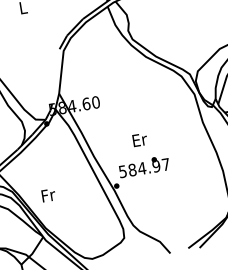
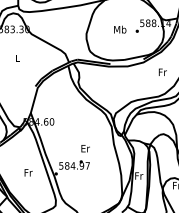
text: (139, 139) -> (85, 148), moved
text: (48, 194) -> (28, 172), moved

